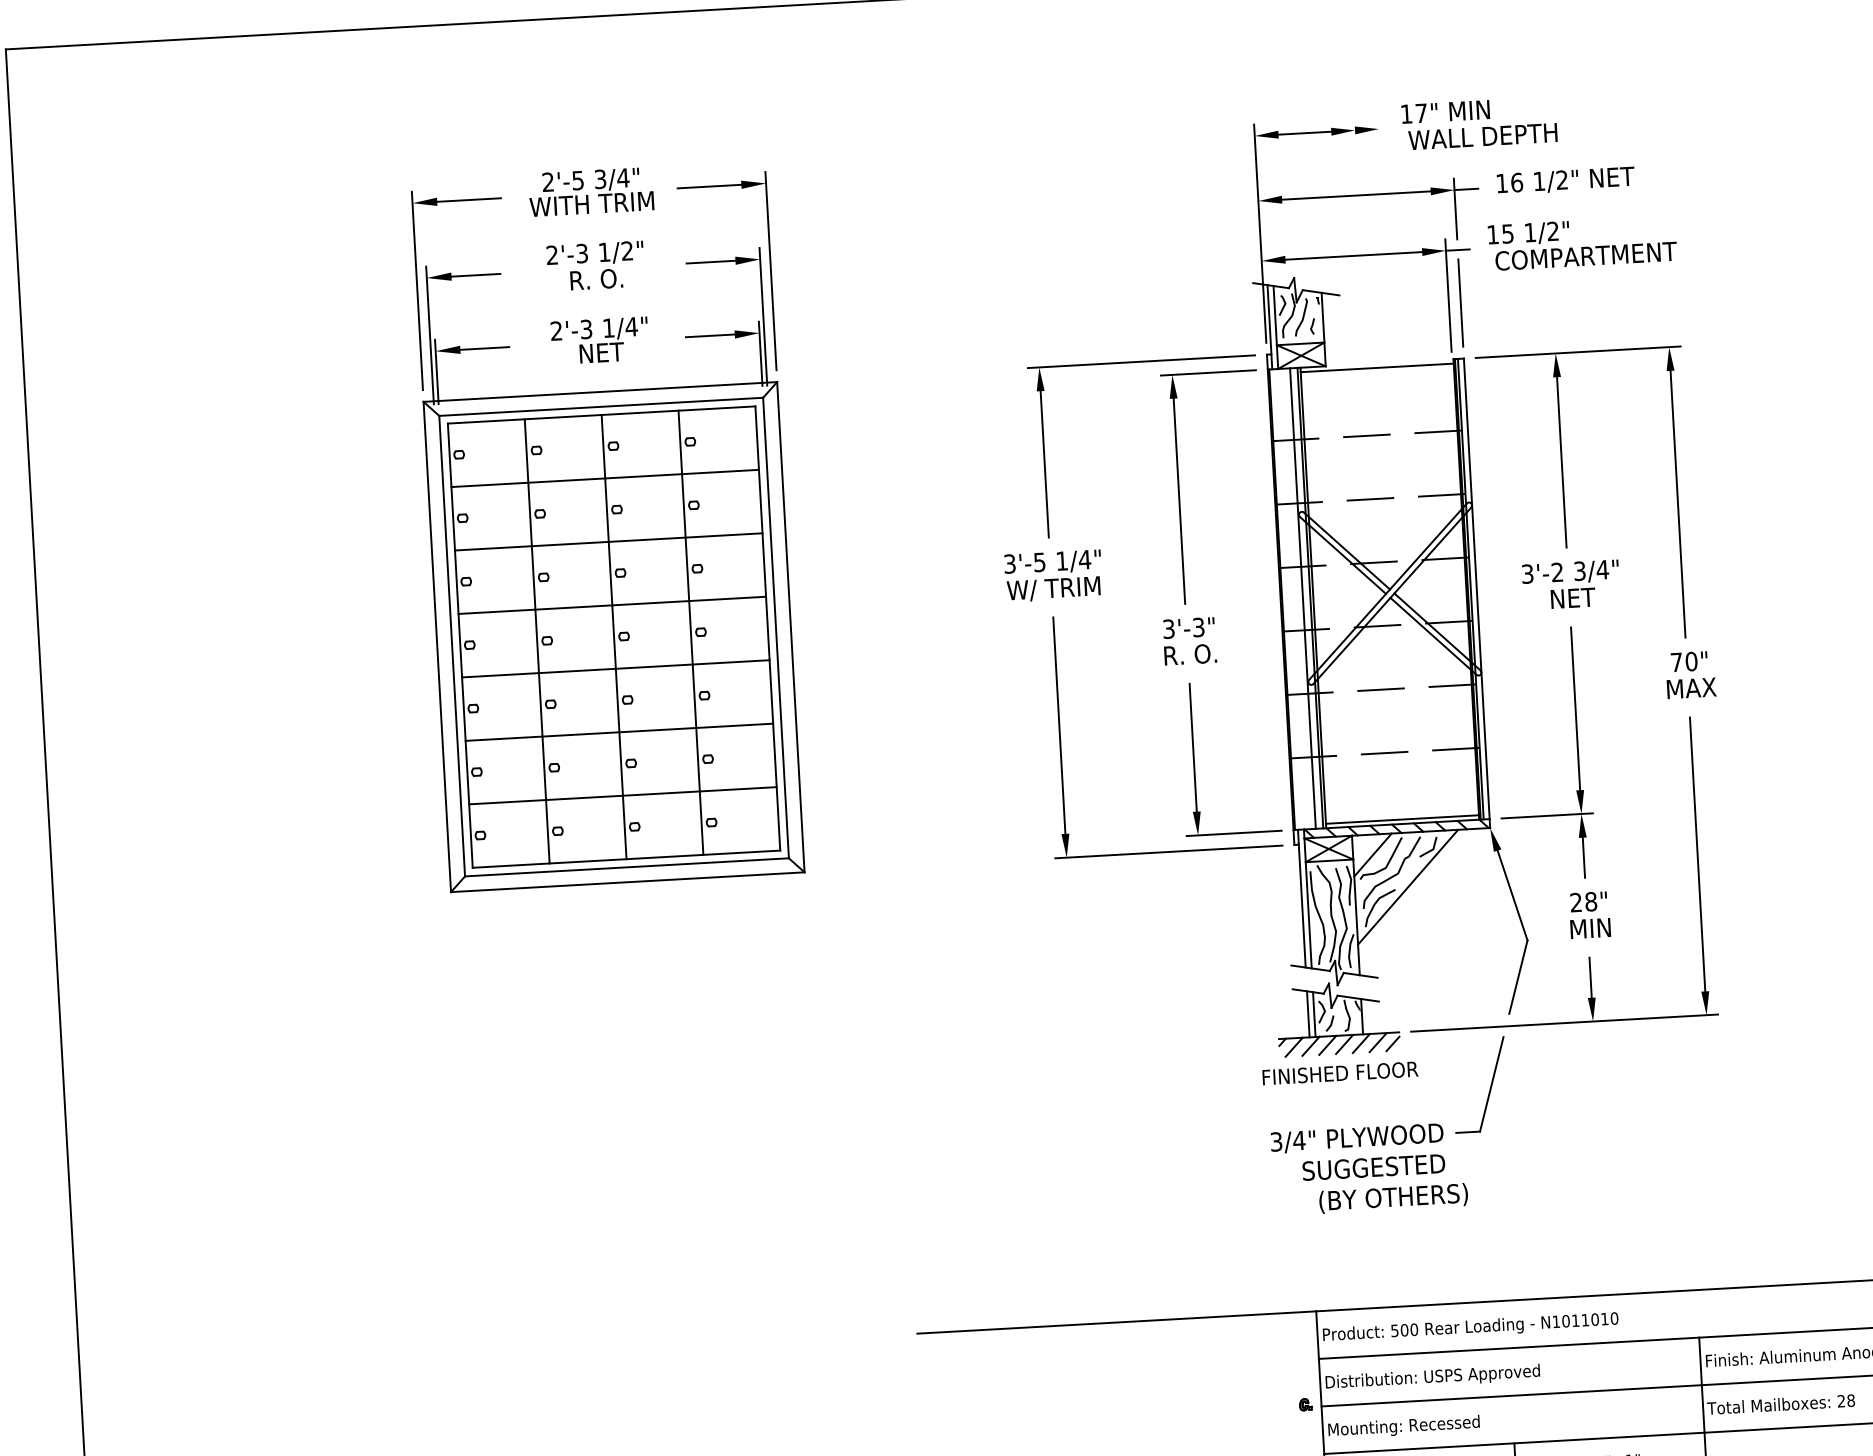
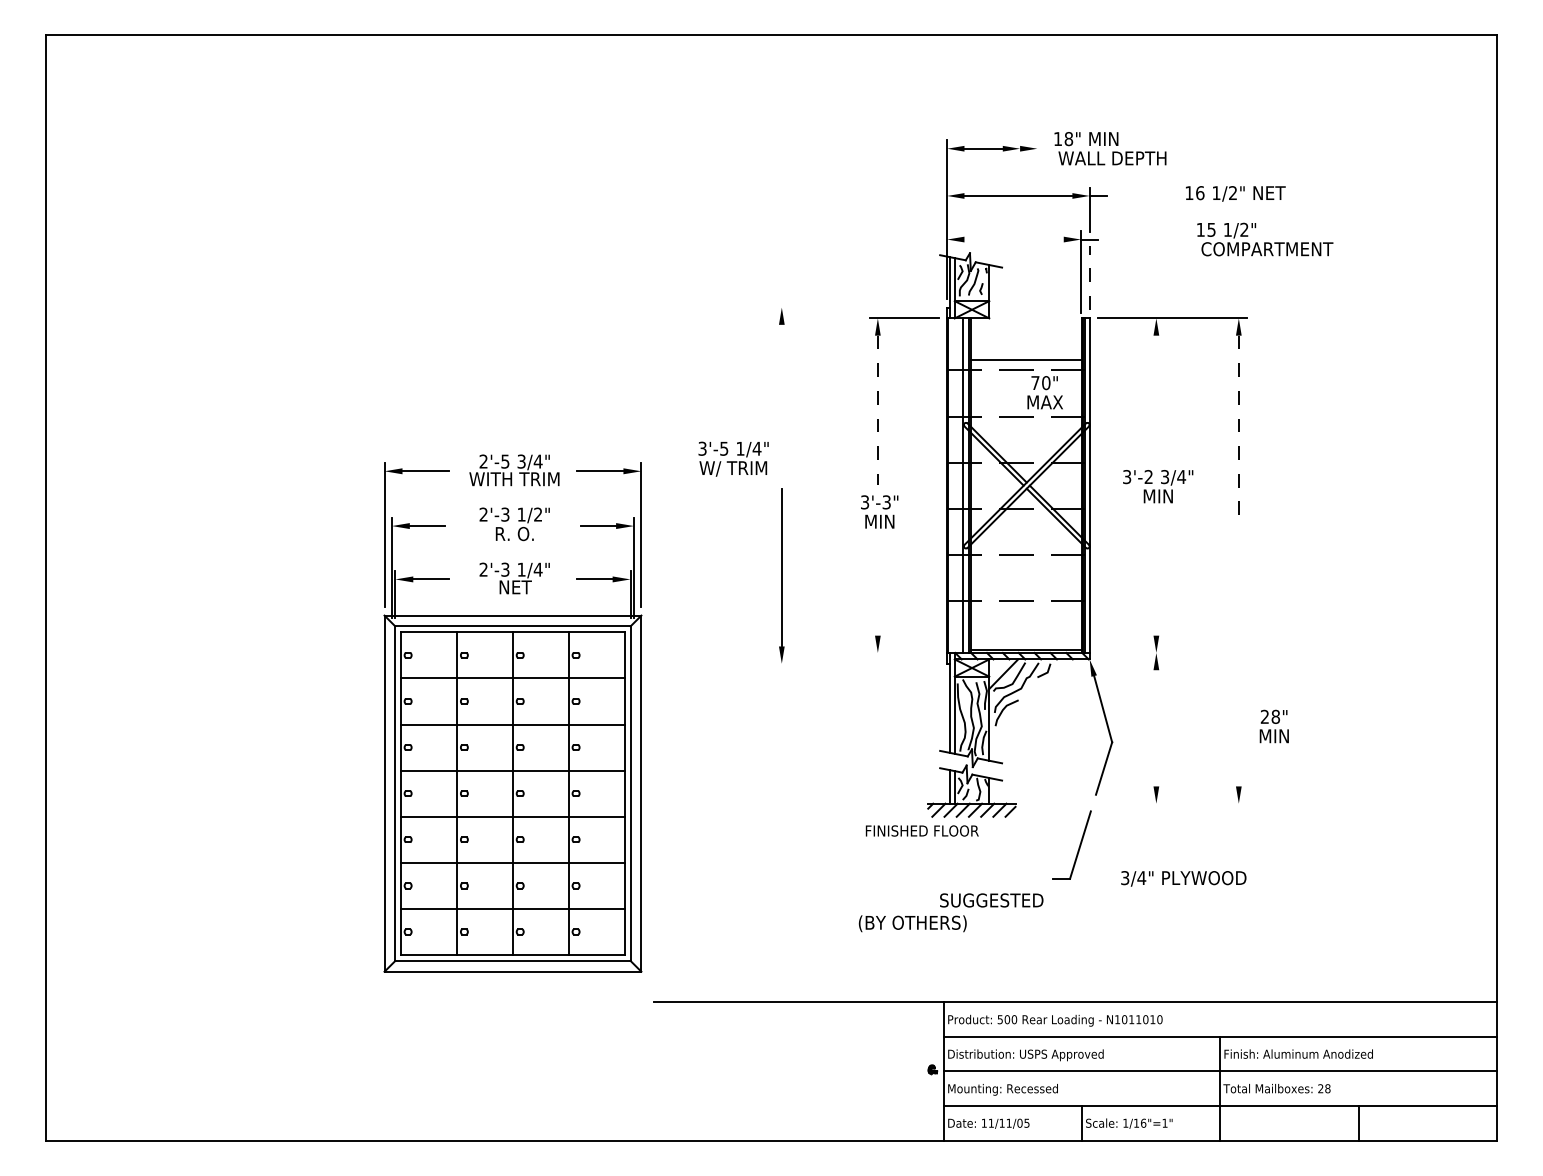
text: (1420, 113) -> (1068, 139), 17" -> 18"
text: (1565, 180) -> (1235, 193), moved
text: (1582, 243) -> (1265, 239), moved
line: (1352, 255) -> (1013, 239), removed
line: (1460, 303) -> (1089, 278), solid -> dashed
line: (1140, 361) -> (855, 307), removed
line: (1377, 367) -> (1026, 359), moved
line: (1561, 462) -> (1156, 397), removed
line: (1044, 463) -> (781, 377), removed
line: (1178, 501) -> (877, 410), solid -> dashed
line: (1677, 504) -> (1238, 432), solid -> dashed
part: (607, 526) -> (512, 713), moved
text: (1053, 575) -> (733, 458), moved
text: (1573, 598) -> (1159, 496), NET -> MIN
text: (1190, 654) -> (879, 521), R. O. -> MIN
text: (1689, 674) -> (1044, 392), moved
line: (1575, 708) -> (1156, 576), removed
line: (1192, 746) -> (877, 588), removed
line: (1547, 815) -> (1131, 652), removed
line: (1233, 832) -> (903, 652), removed
line: (1168, 851) -> (855, 663), removed
line: (1697, 853) -> (1238, 686), removed
line: (1584, 857) -> (1156, 684), removed
line: (1407, 886) -> (1027, 698), removed
text: (1588, 915) -> (1273, 726), moved
line: (1590, 977) -> (1156, 771), removed
line: (1564, 1022) -> (1135, 803), removed
text: (1339, 1072) -> (921, 830), moved
text: (1356, 1138) -> (1183, 878), moved
text: (1393, 1198) -> (912, 923), moved

